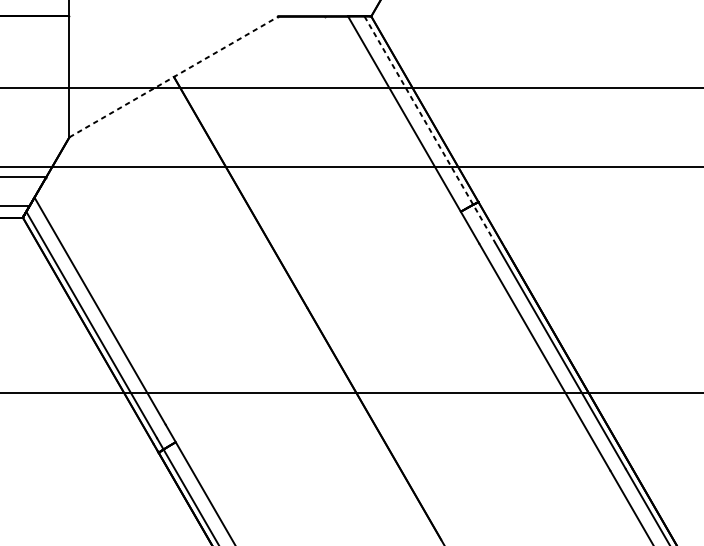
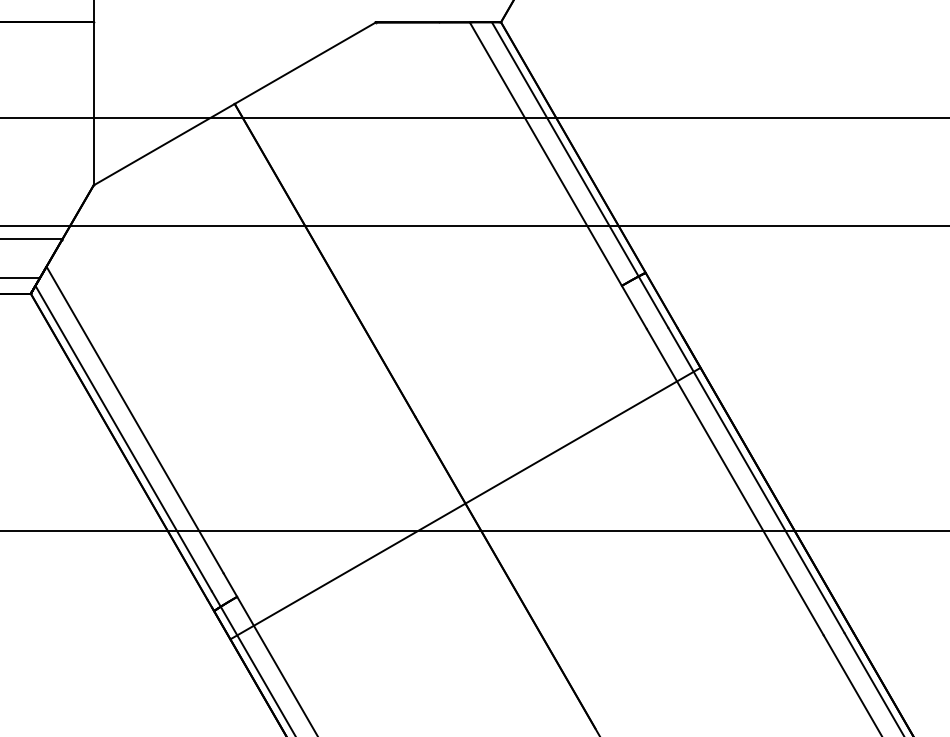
line: (173, 76) -> (234, 103), dashed -> solid
line: (430, 129) -> (580, 175), dashed -> solid
line: (344, 373) -> (465, 503), added

